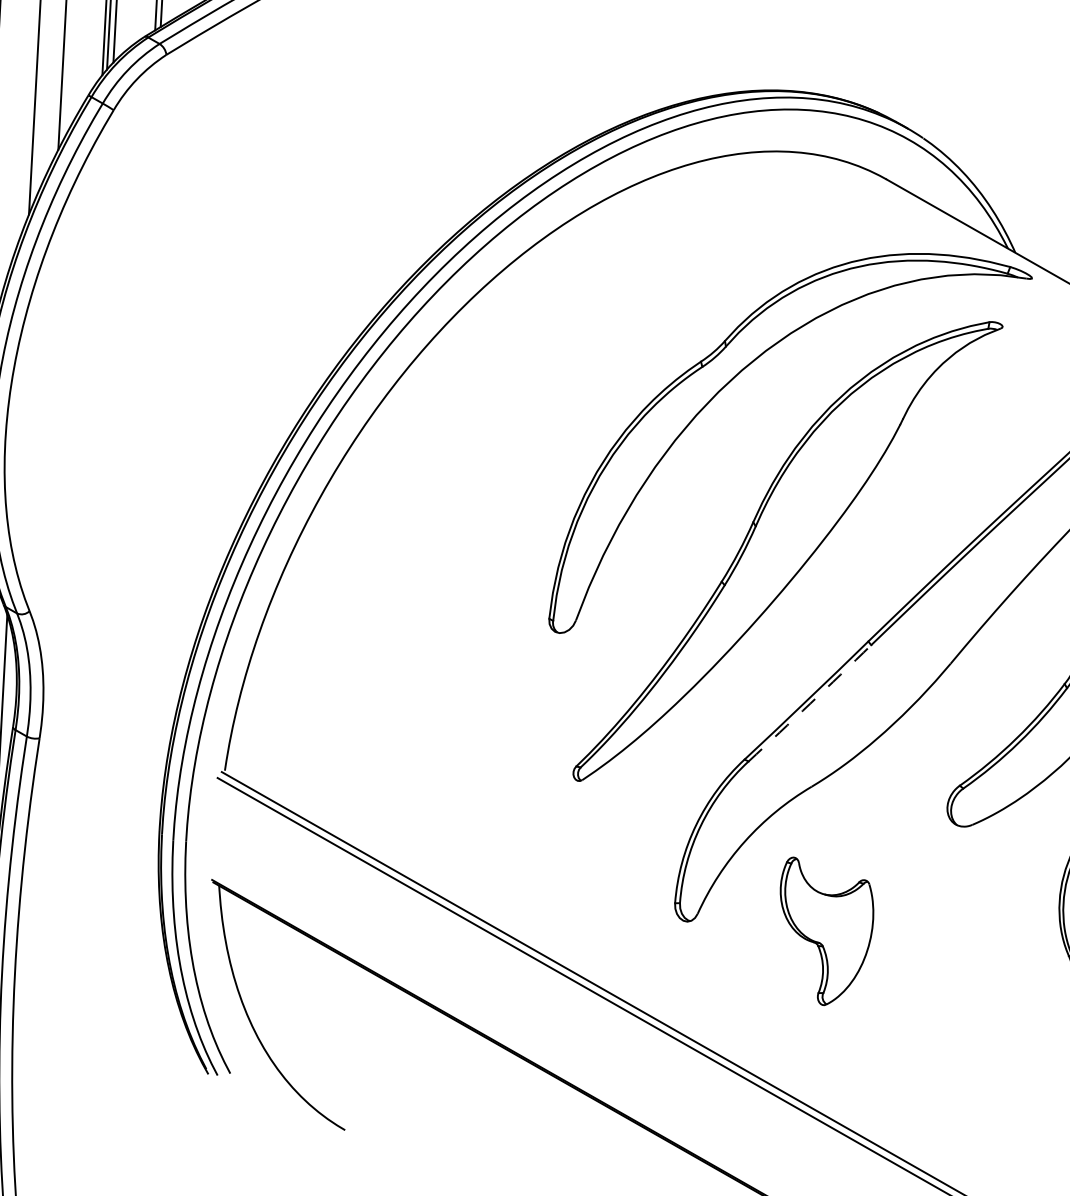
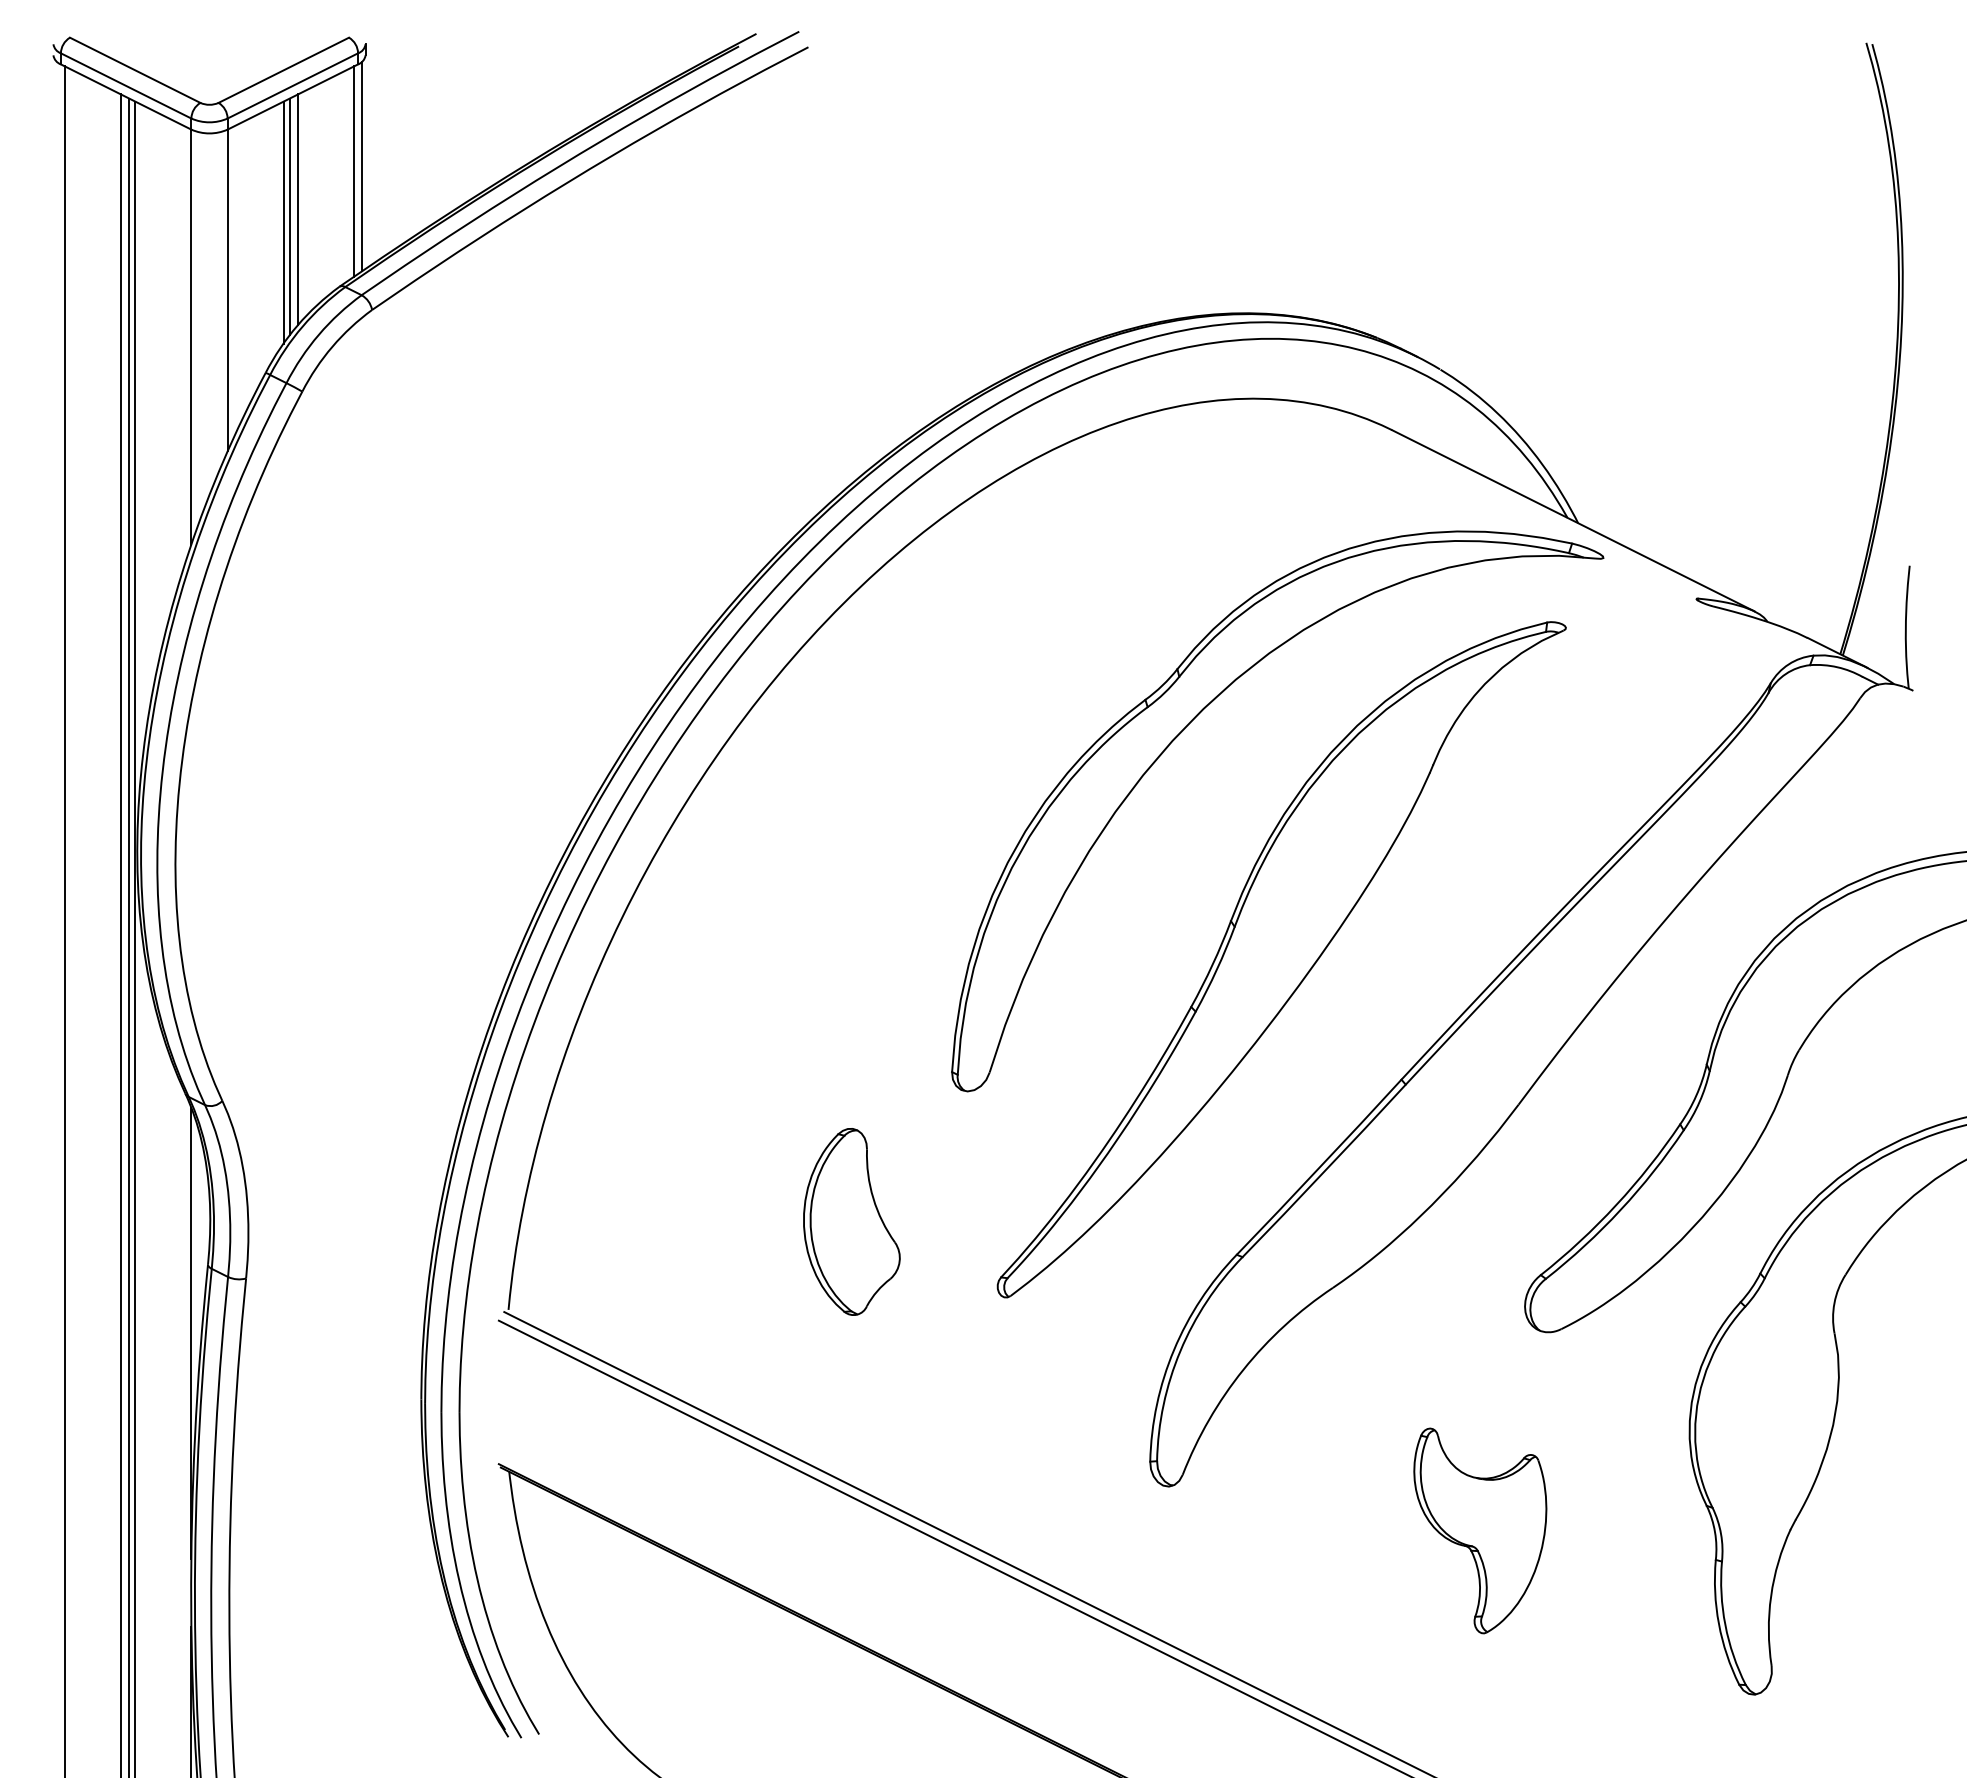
arc: (810, 703) -> (1324, 1171), dashed -> solid
part: (472, 721) -> (851, 1221), added
part: (825, 931) -> (1480, 1530), moved

